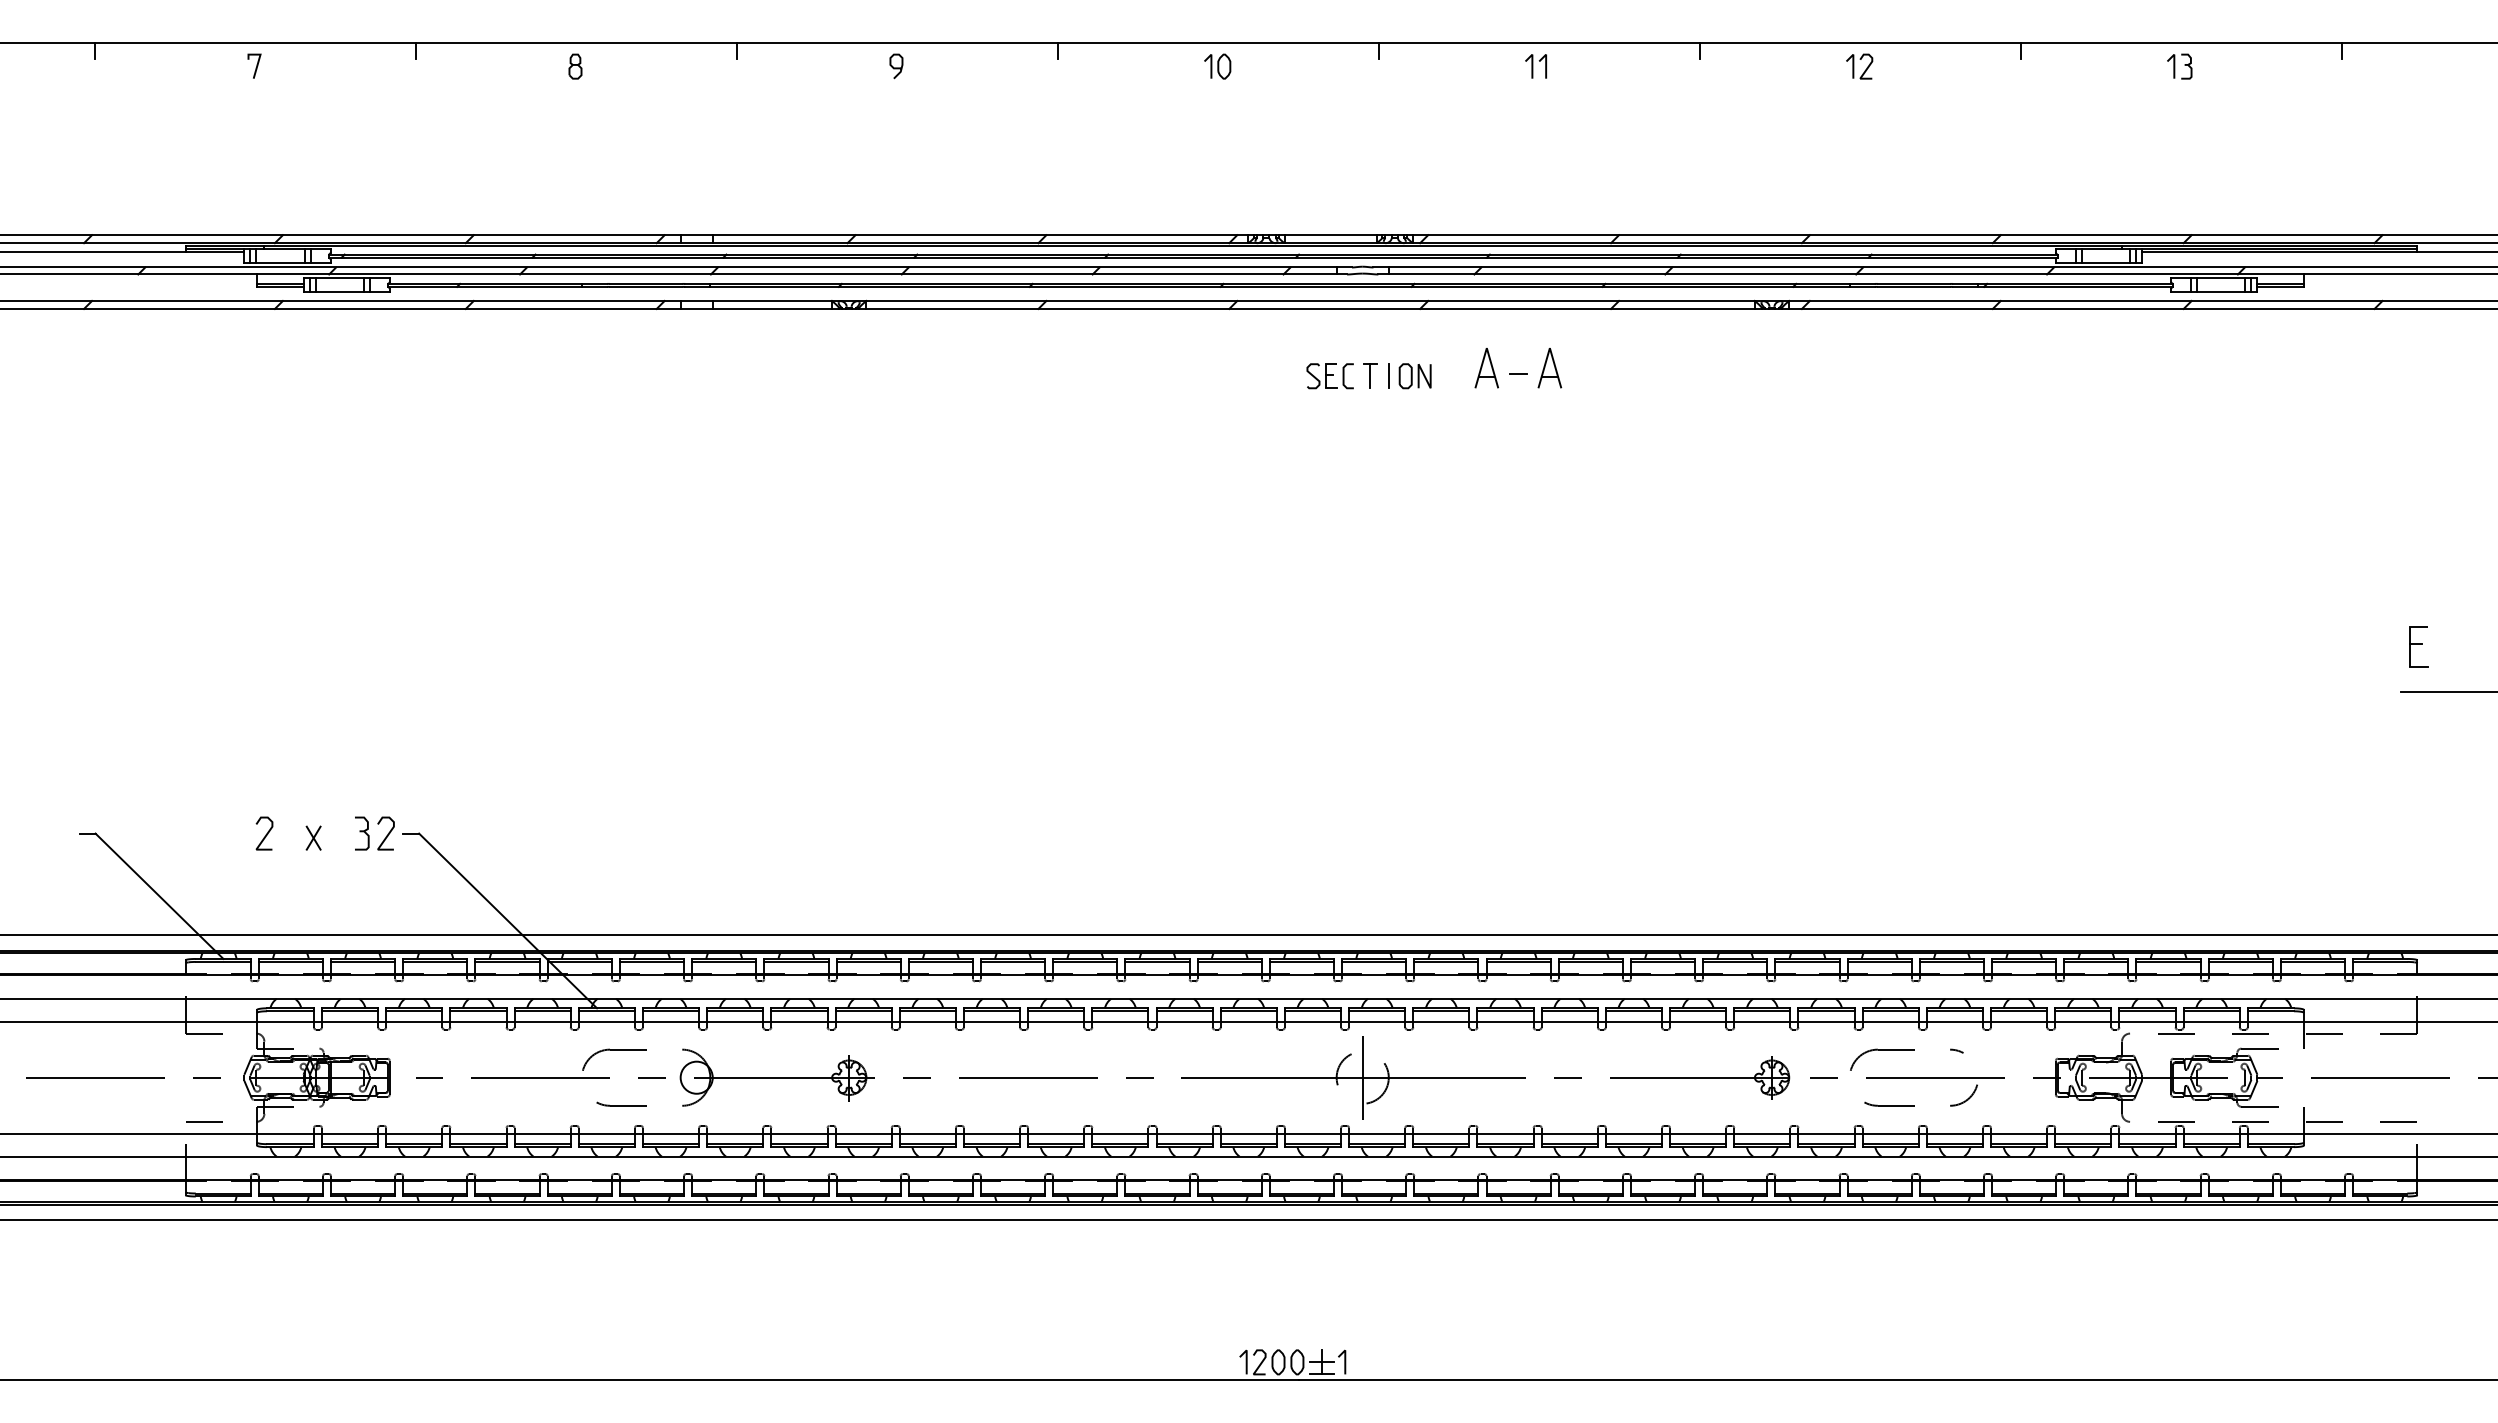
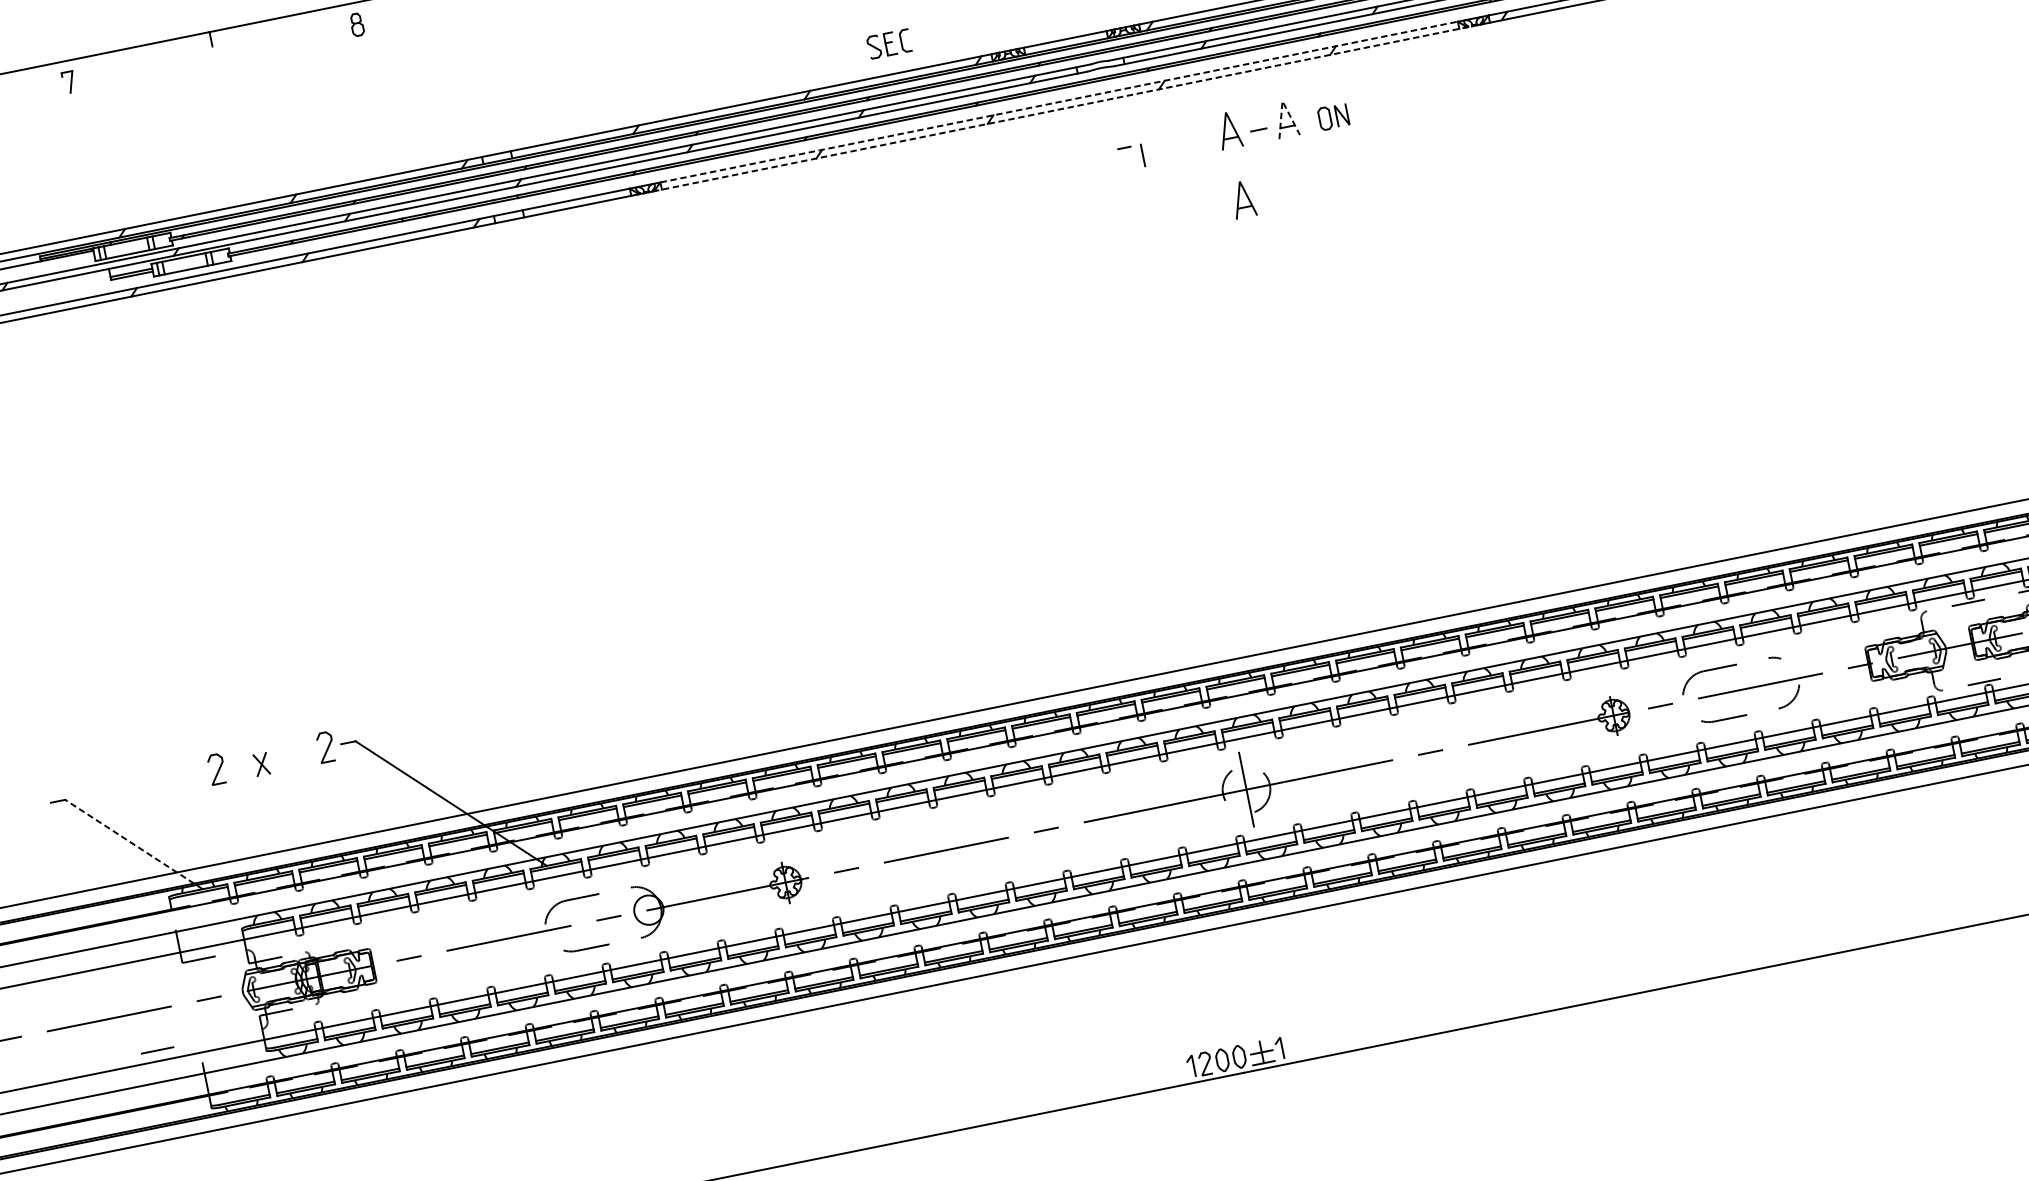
line: (1311, 300) -> (1059, 101), solid -> dashed
line: (1313, 309) -> (1063, 109), solid -> dashed
line: (1549, 348) -> (1282, 101), solid -> dashed
part: (1329, 376) -> (888, 44), moved
line: (1370, 376) -> (1126, 159), removed
part: (1414, 376) -> (1333, 117), moved
part: (1486, 445) -> (1243, 199), added
part: (362, 833) -> (304, 751), removed
line: (159, 896) -> (134, 844), solid -> dashed
line: (204, 1121) -> (157, 1050), moved

